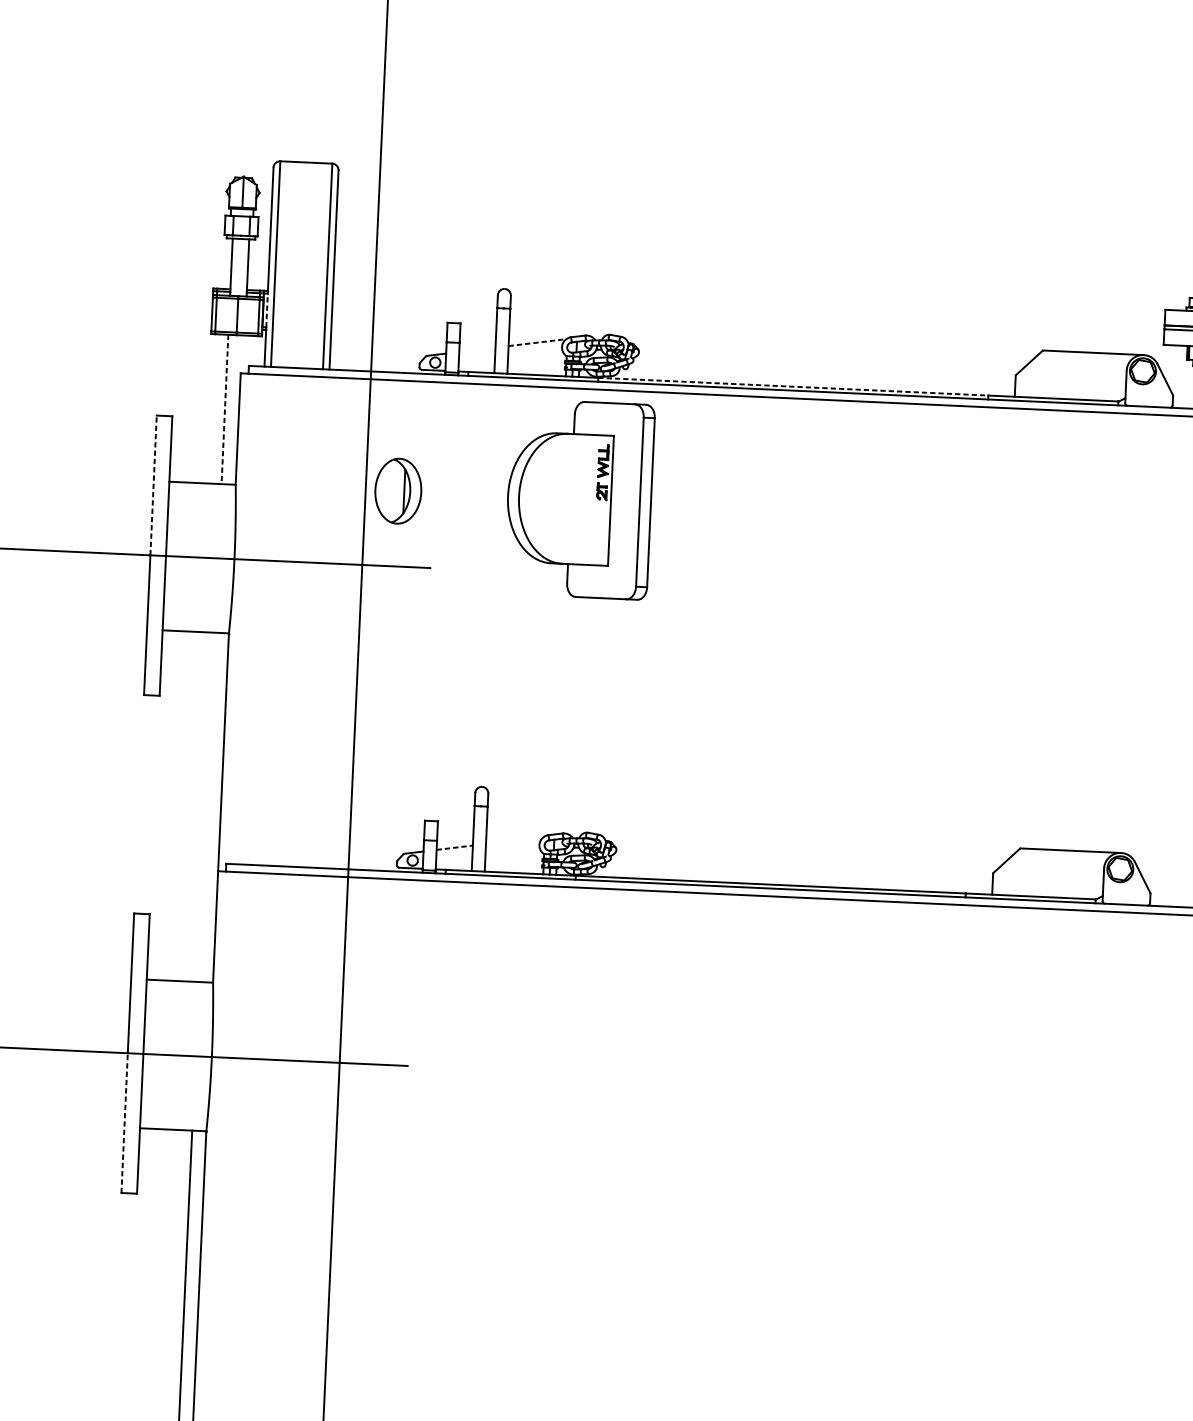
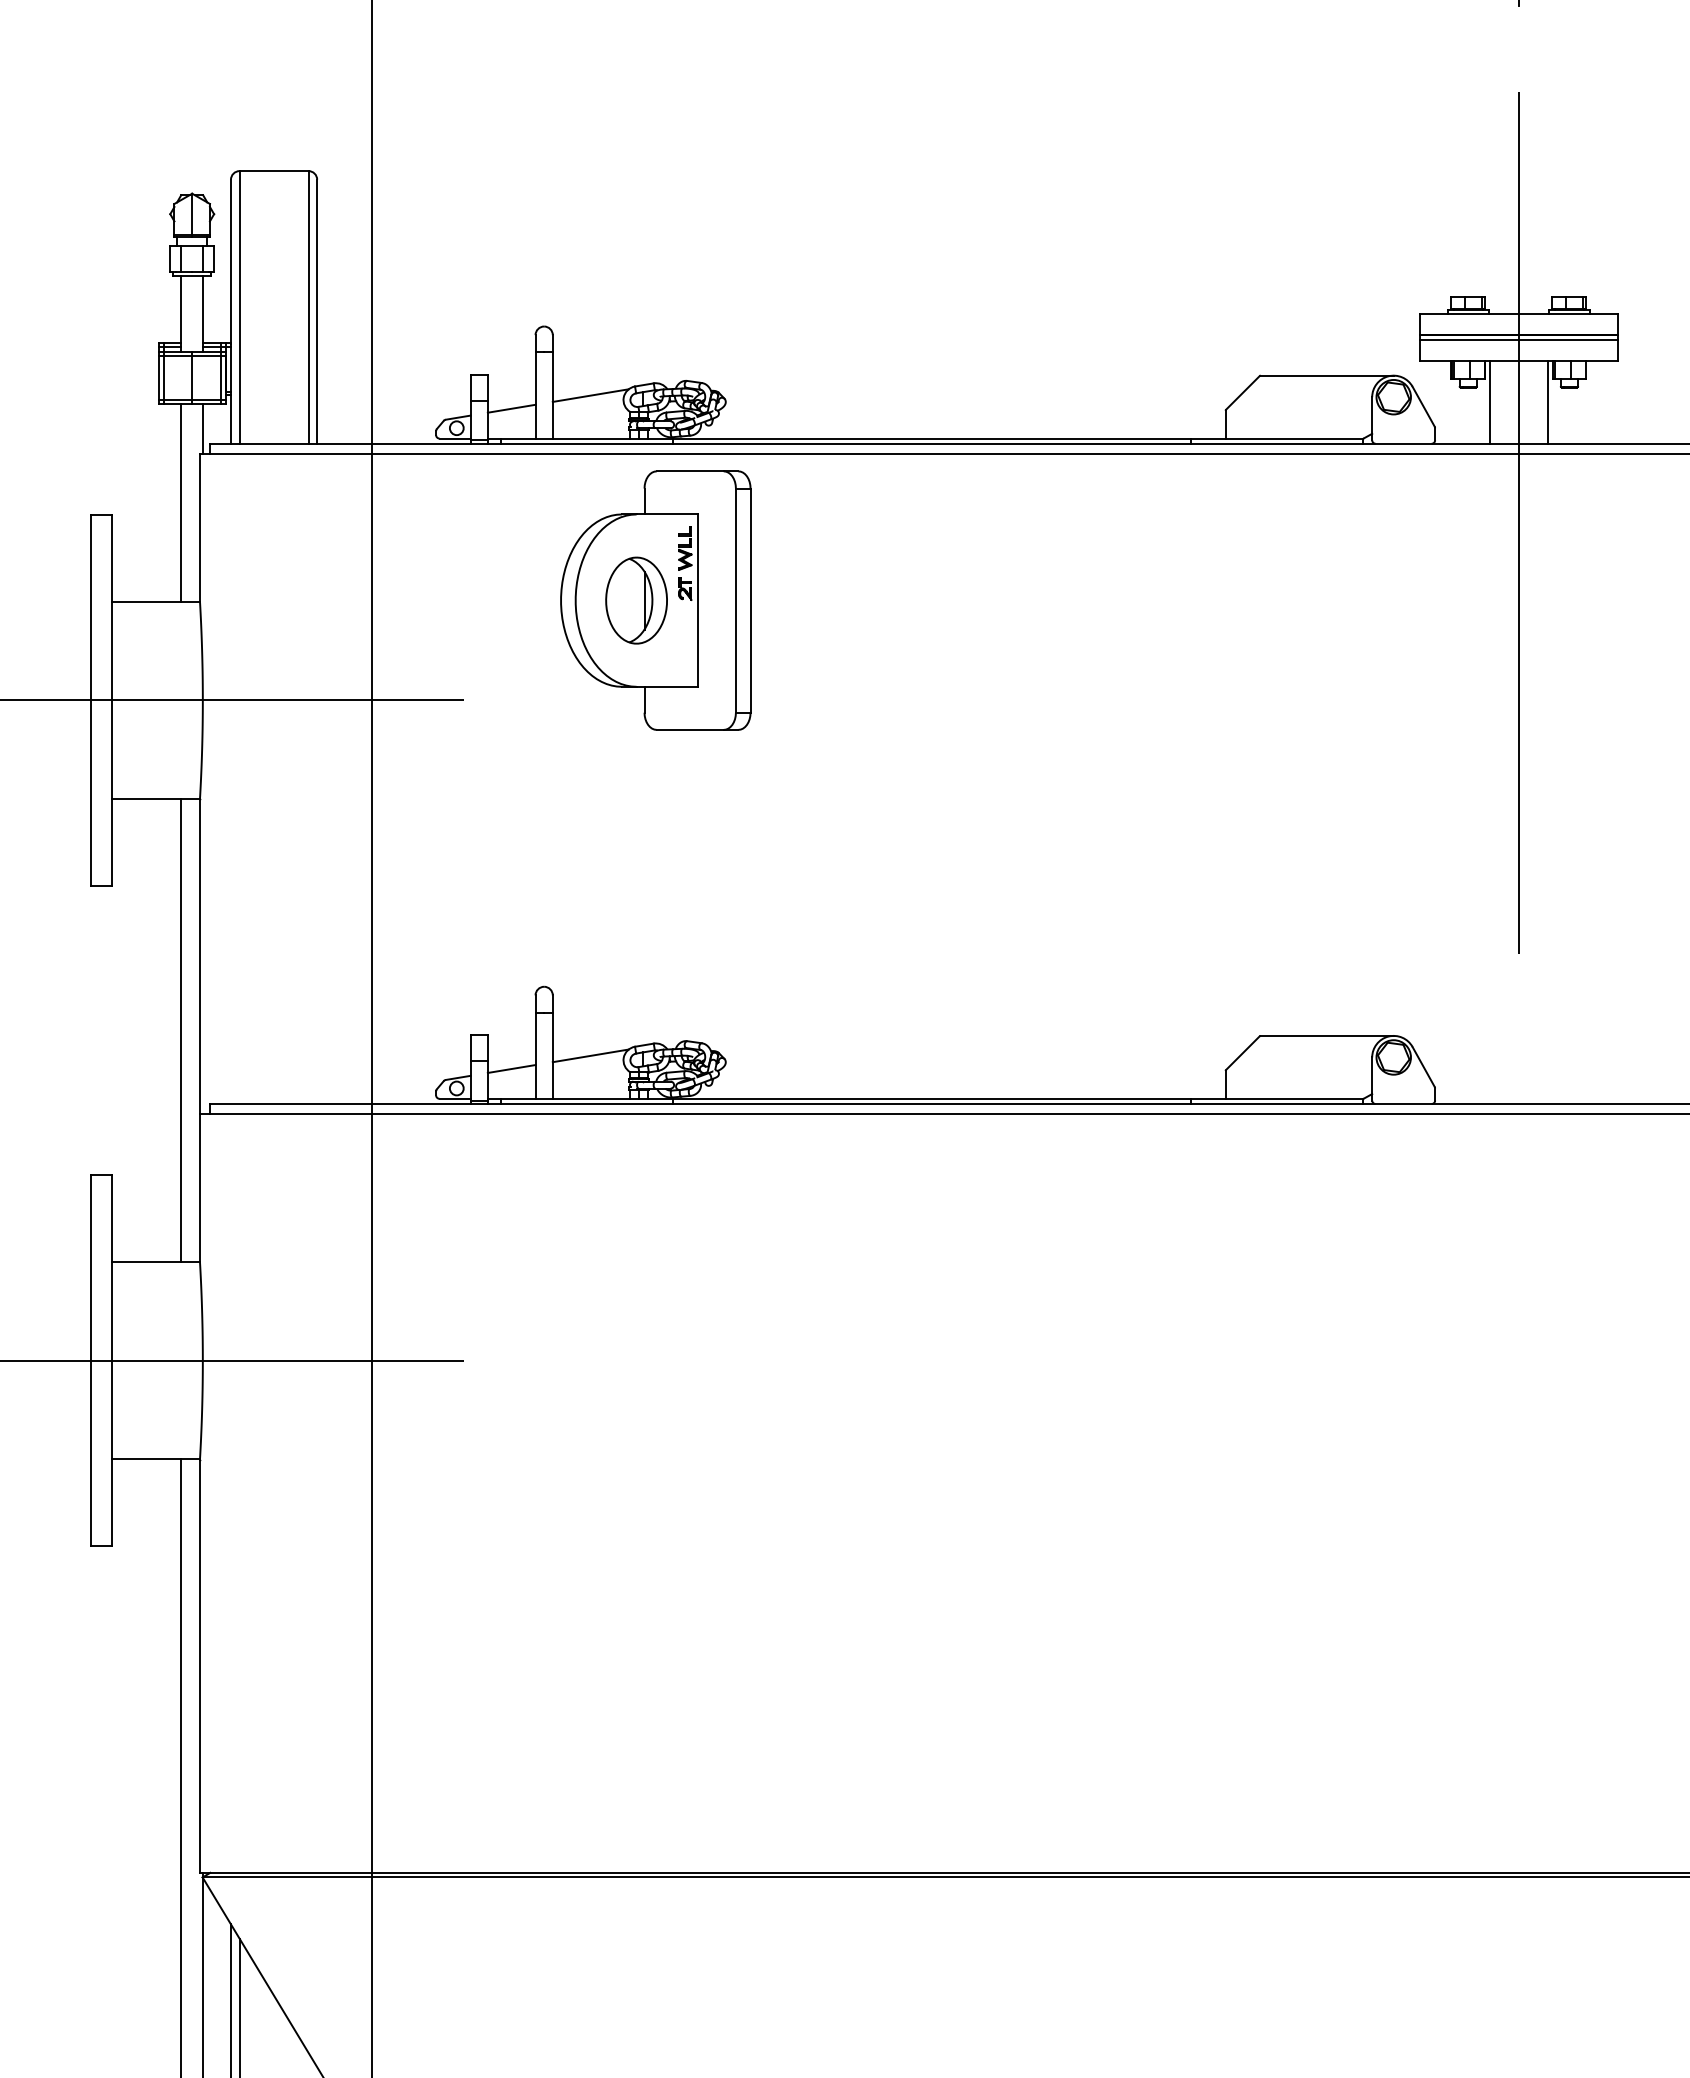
line: (267, 309) -> (231, 368), dashed -> solid
line: (538, 342) -> (591, 395), dashed -> solid
line: (477, 349) -> (511, 408), added
line: (244, 354) -> (203, 428), added
line: (793, 386) -> (932, 438), dashed -> solid
line: (225, 409) -> (181, 503), dashed -> solid
line: (153, 485) -> (91, 607), dashed -> solid
part: (398, 491) -> (636, 600), moved
line: (207, 807) -> (181, 1030), added
line: (514, 840) -> (590, 1055), added
line: (455, 847) -> (512, 1068), dashed -> solid
line: (124, 1123) -> (91, 1453), dashed -> solid

